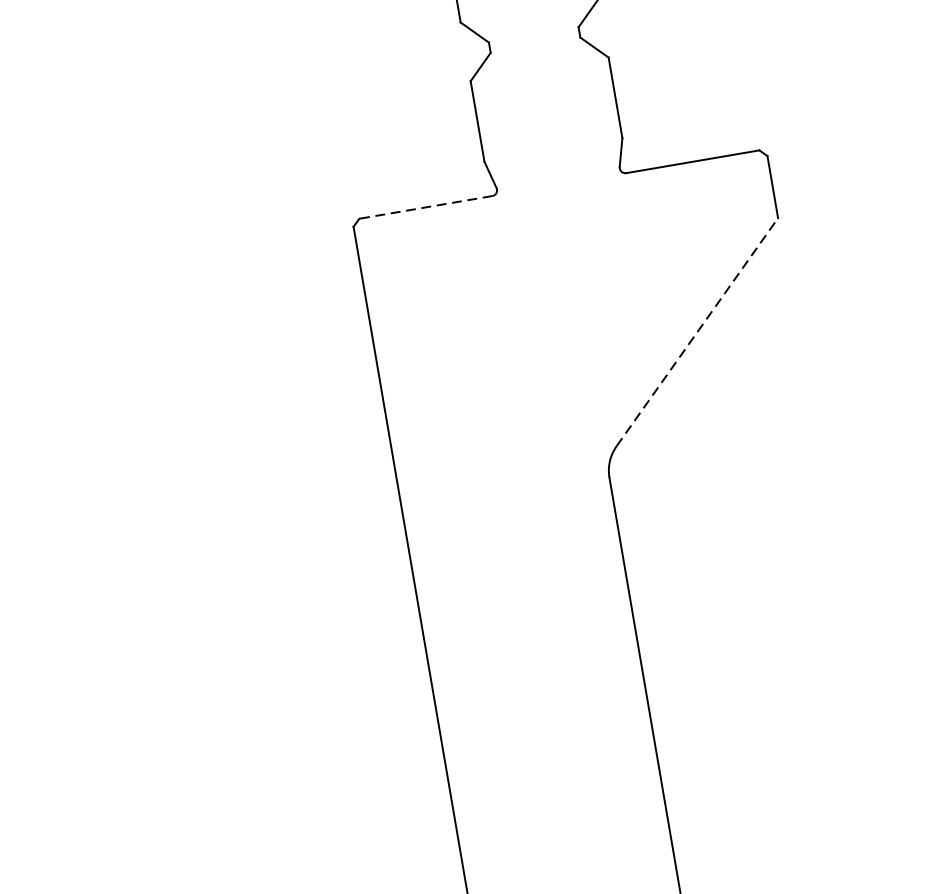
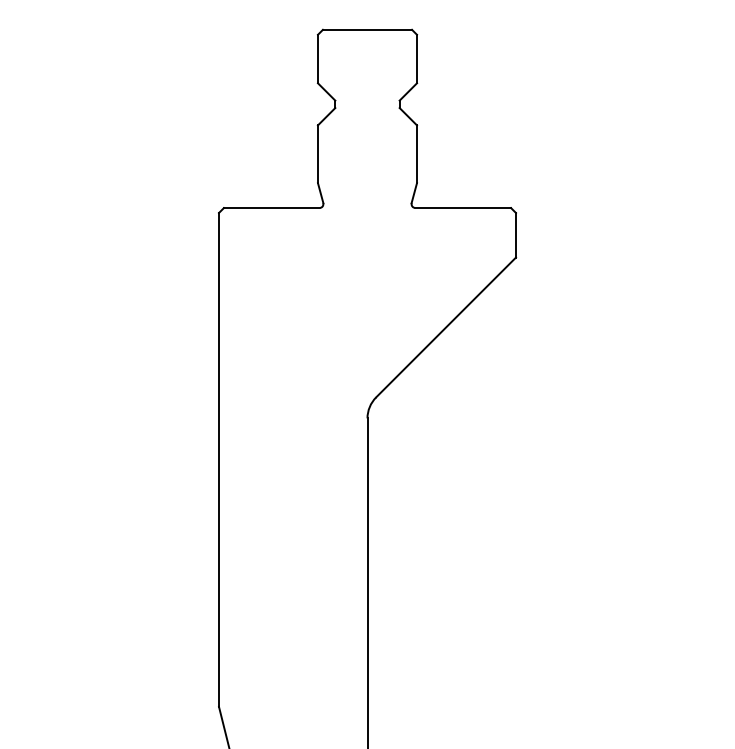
line: (425, 208) -> (271, 208), dashed -> solid
line: (697, 332) -> (446, 327), dashed -> solid

